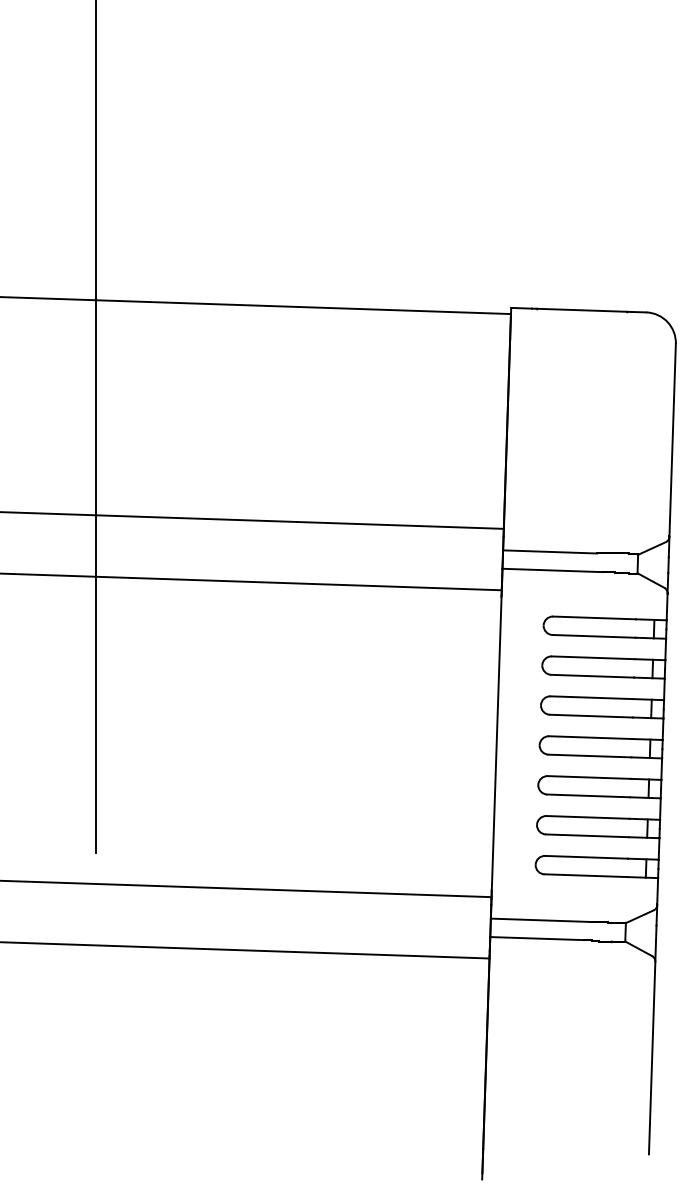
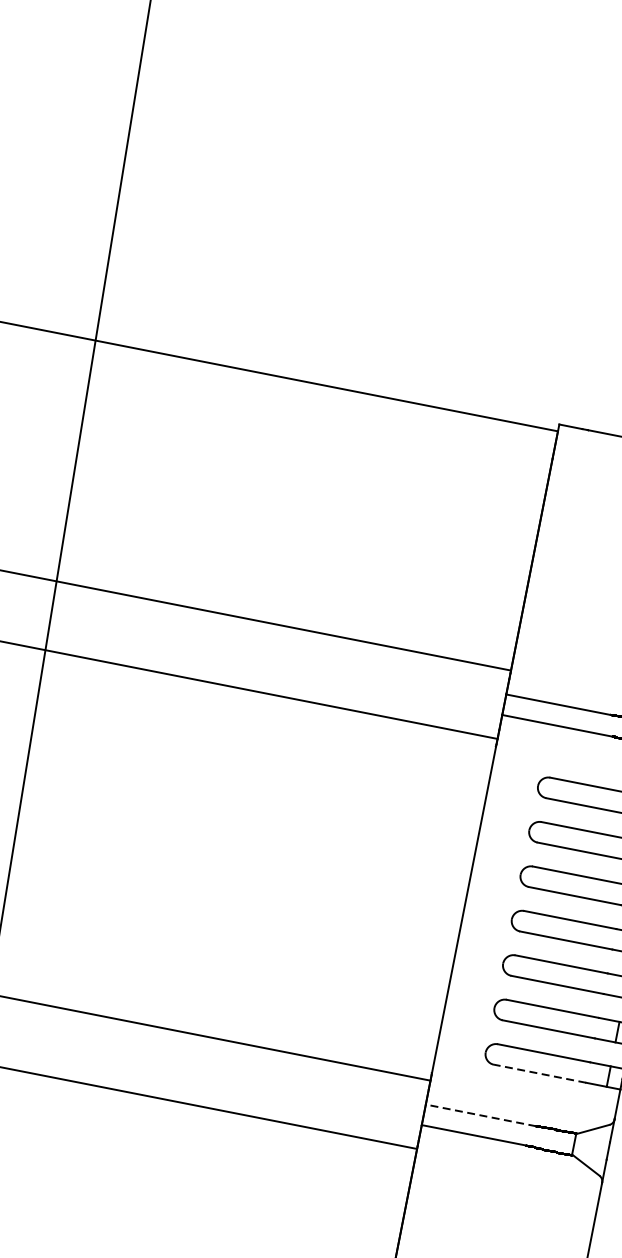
line: (585, 875) -> (539, 1073), solid -> dashed
line: (540, 920) -> (481, 1115), solid -> dashed

